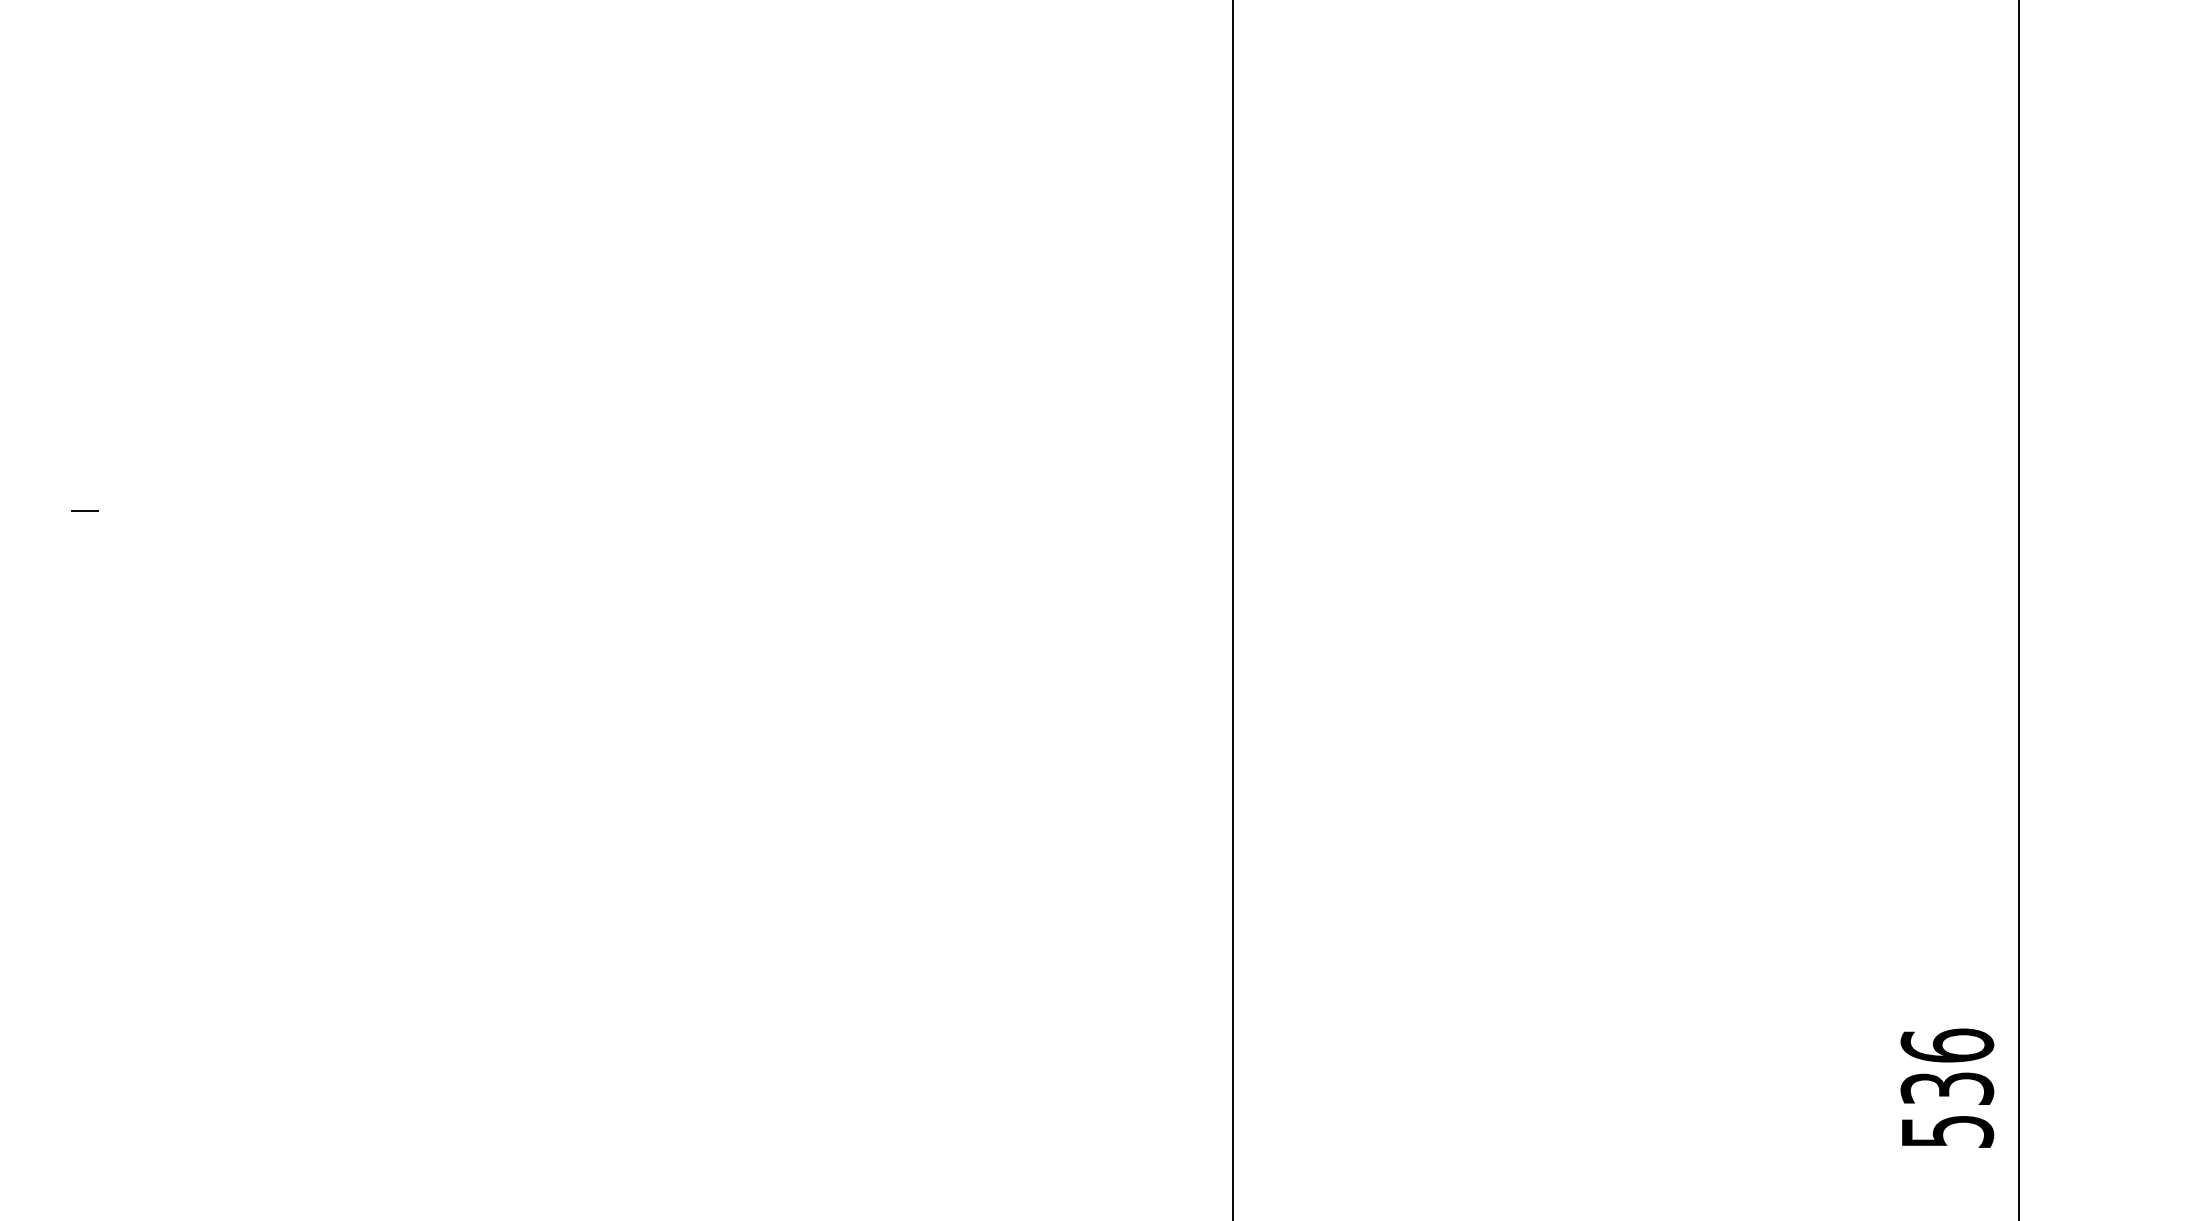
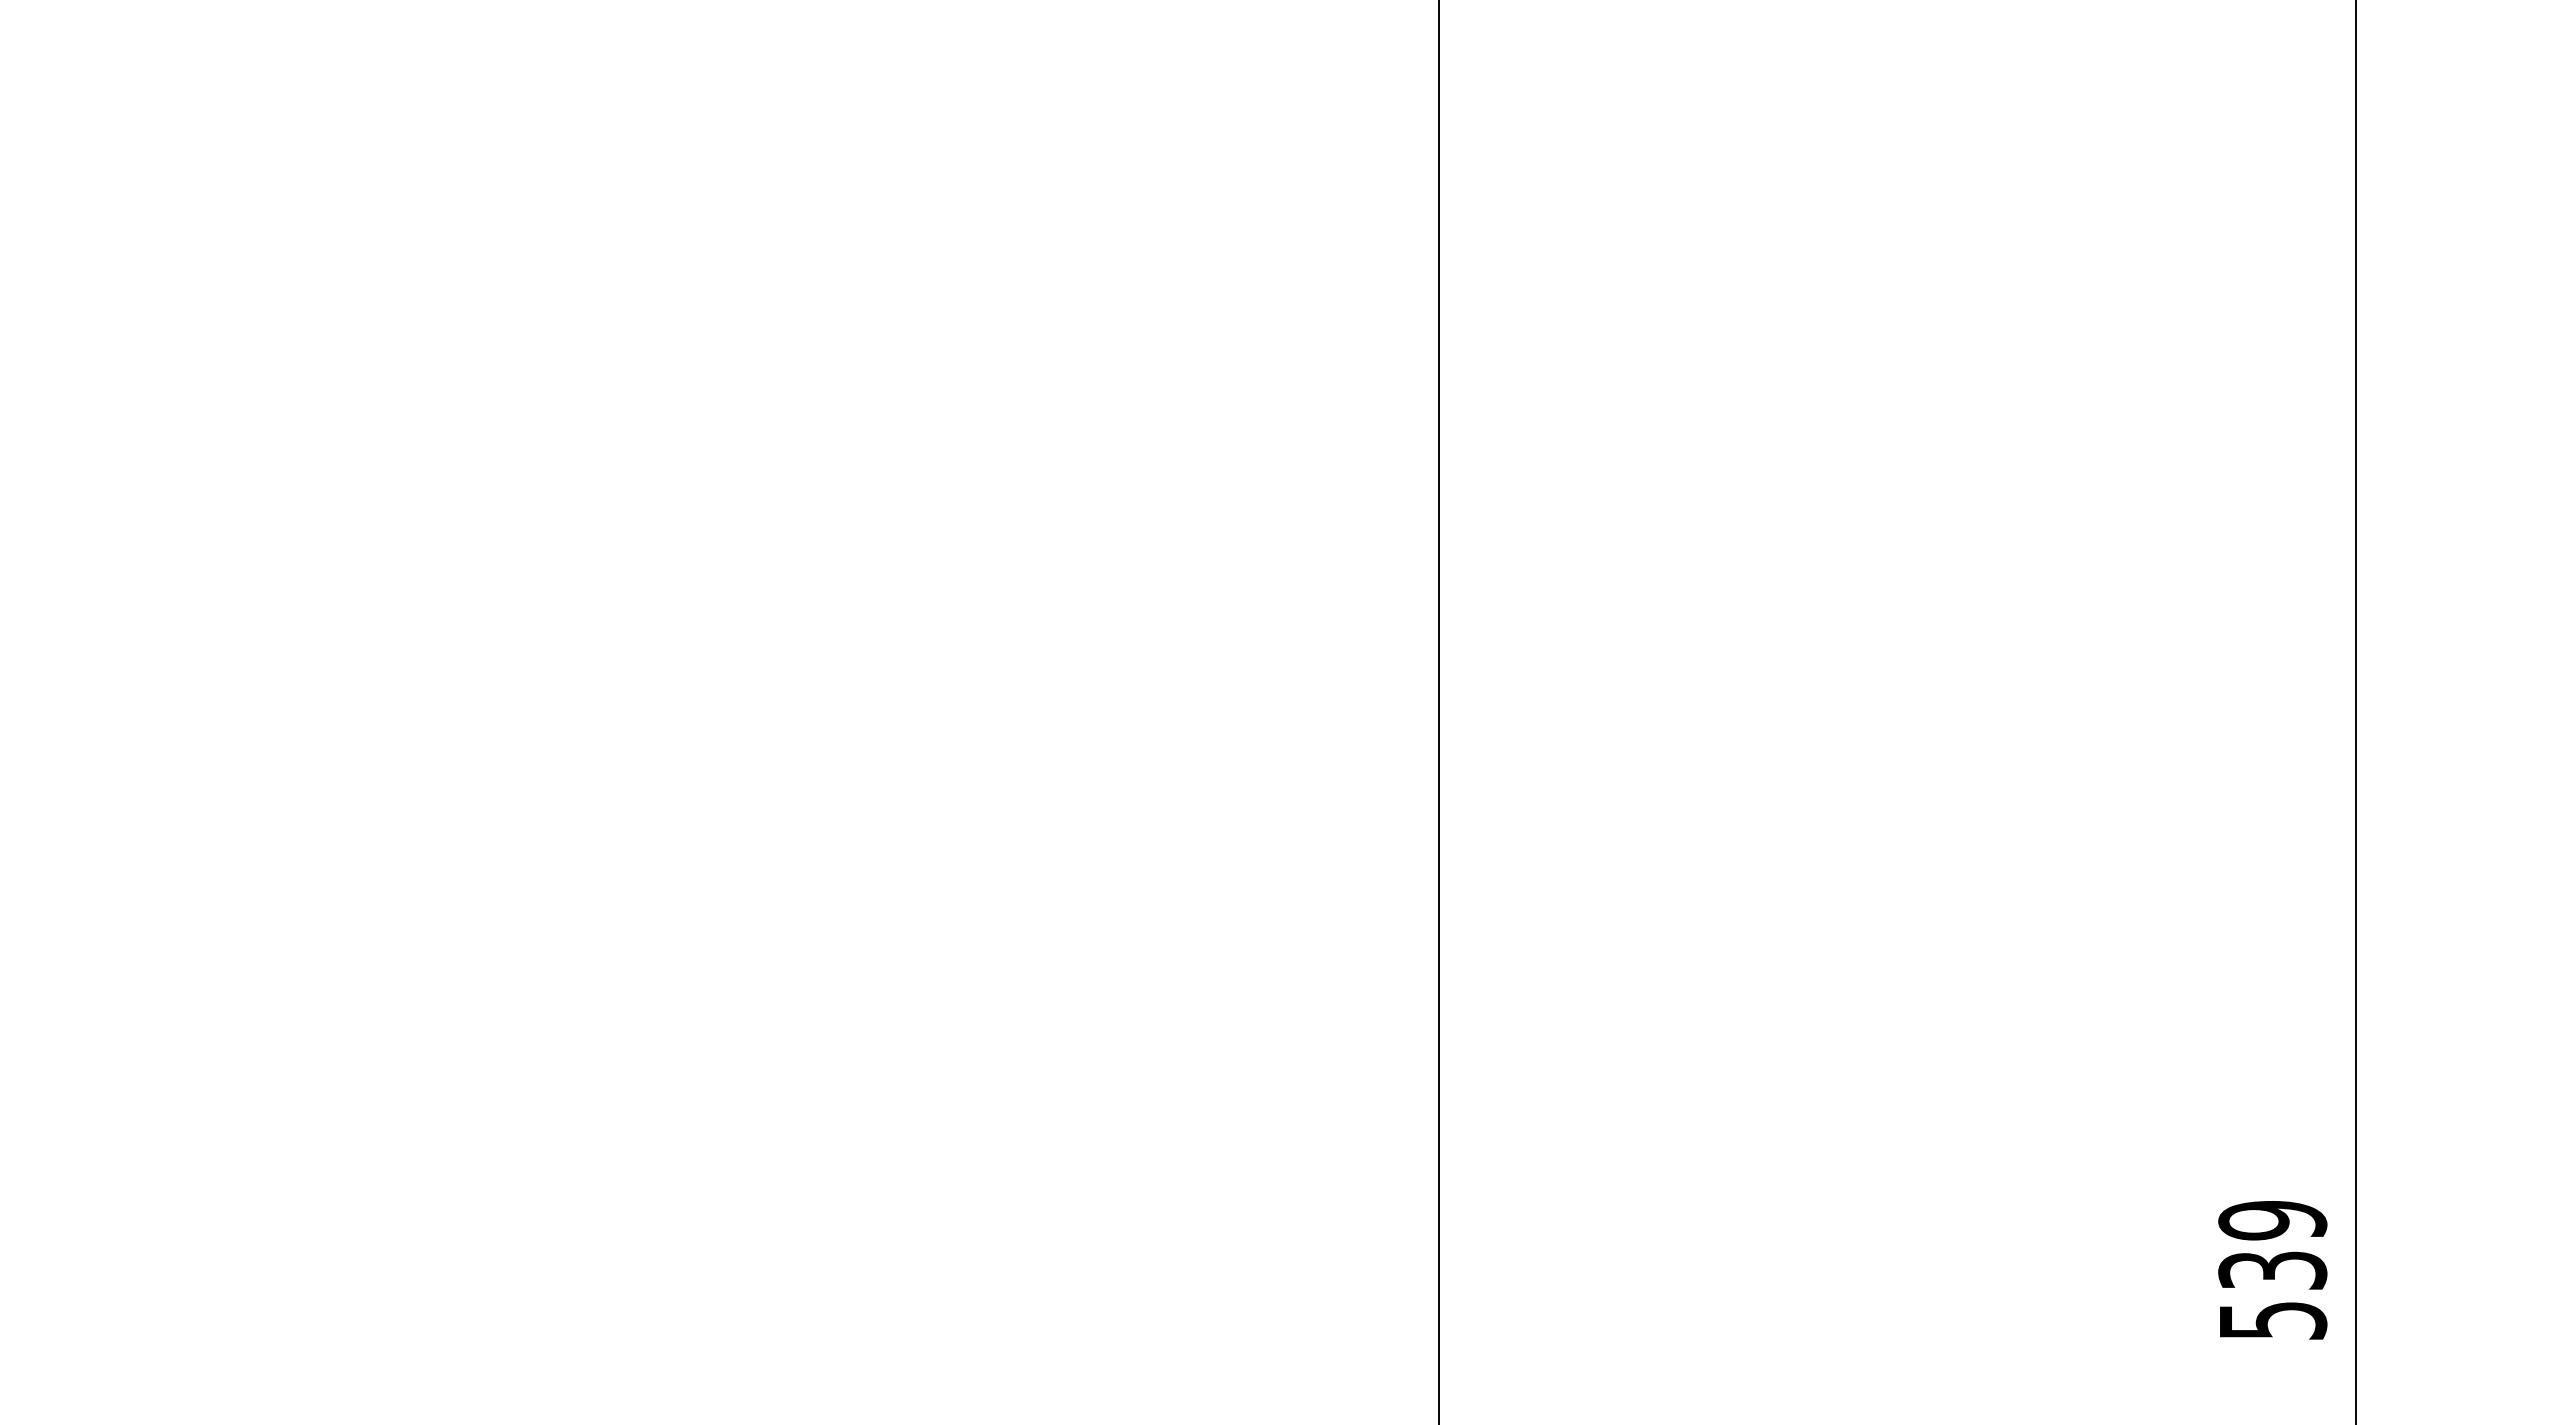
line: (85, 511) -> (99, 596), removed
text: (1947, 1045) -> (2272, 1220), 536 -> 539

